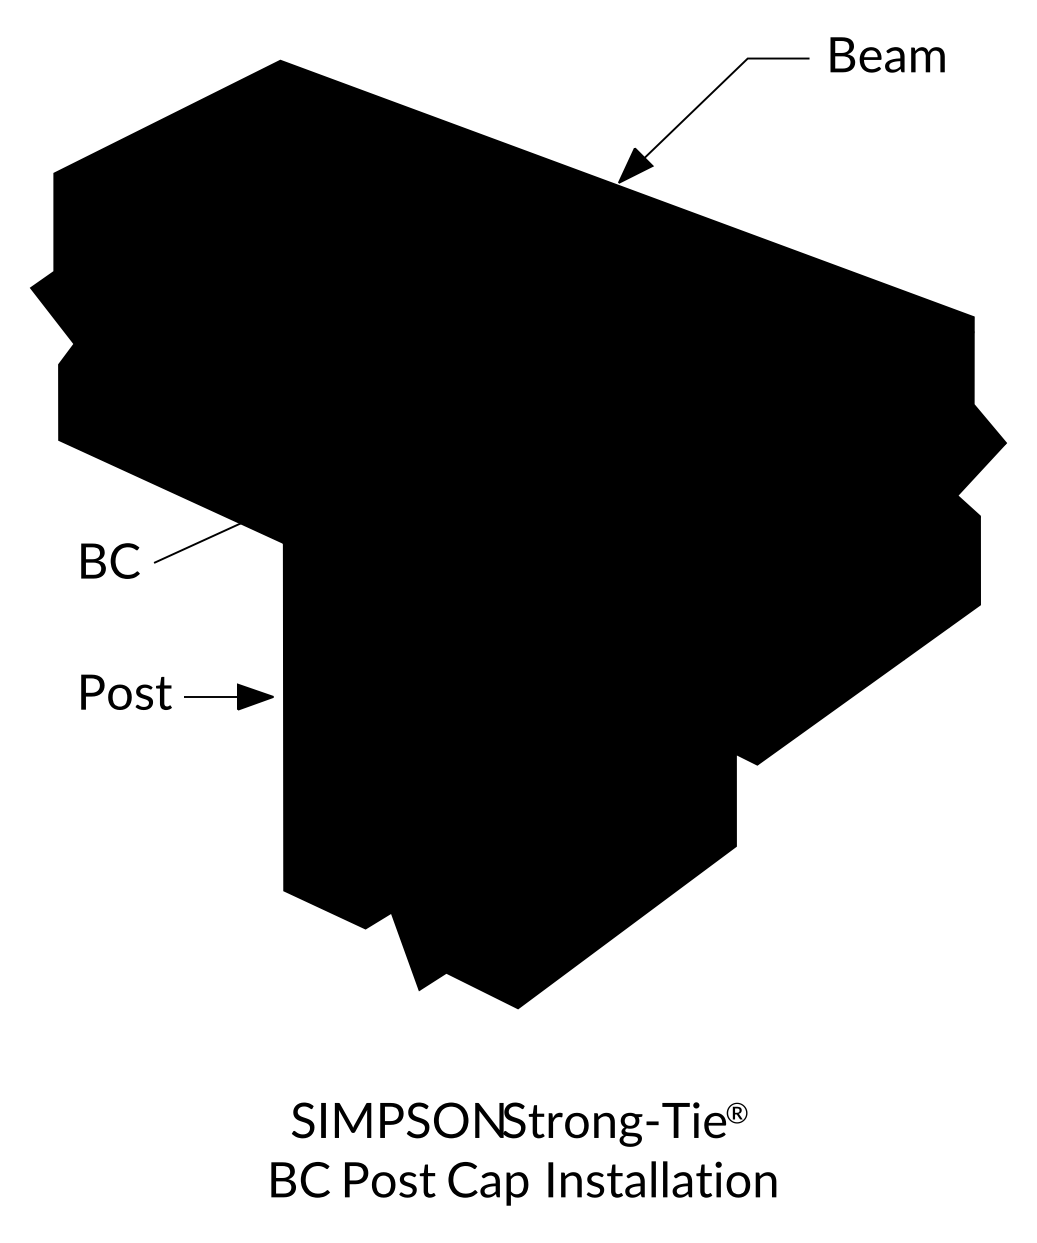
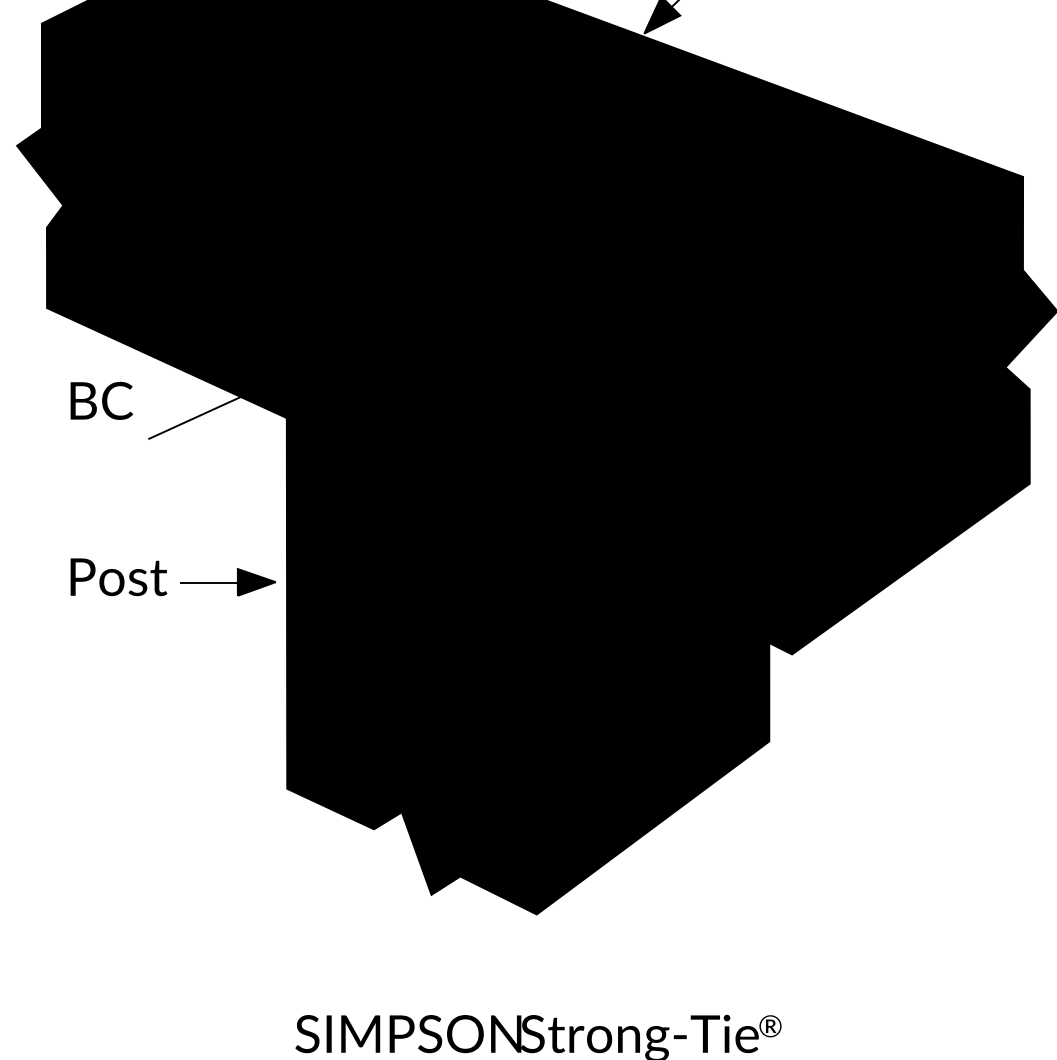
text: (110, 560) -> (101, 400), moved

